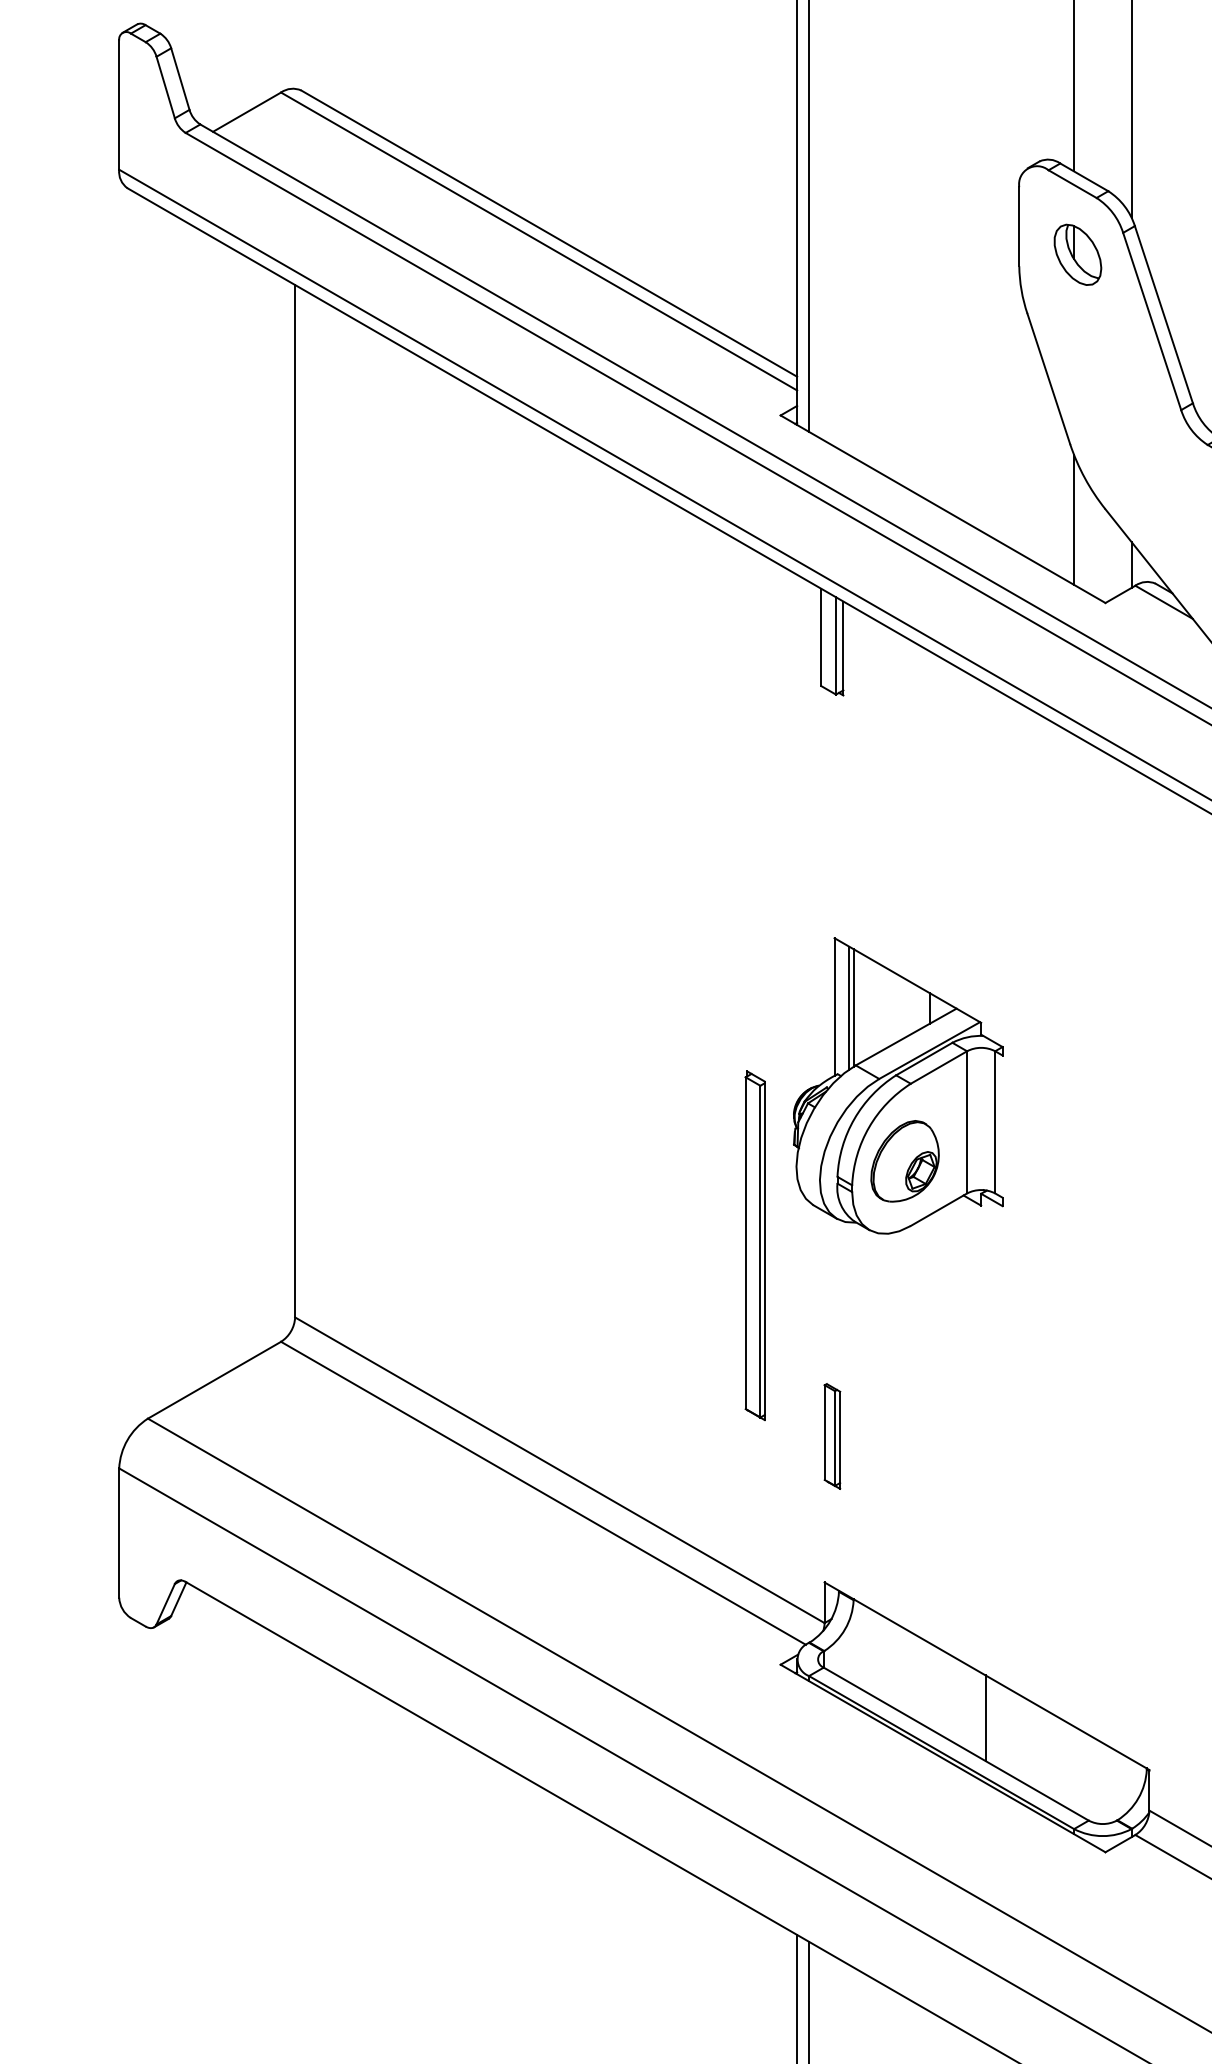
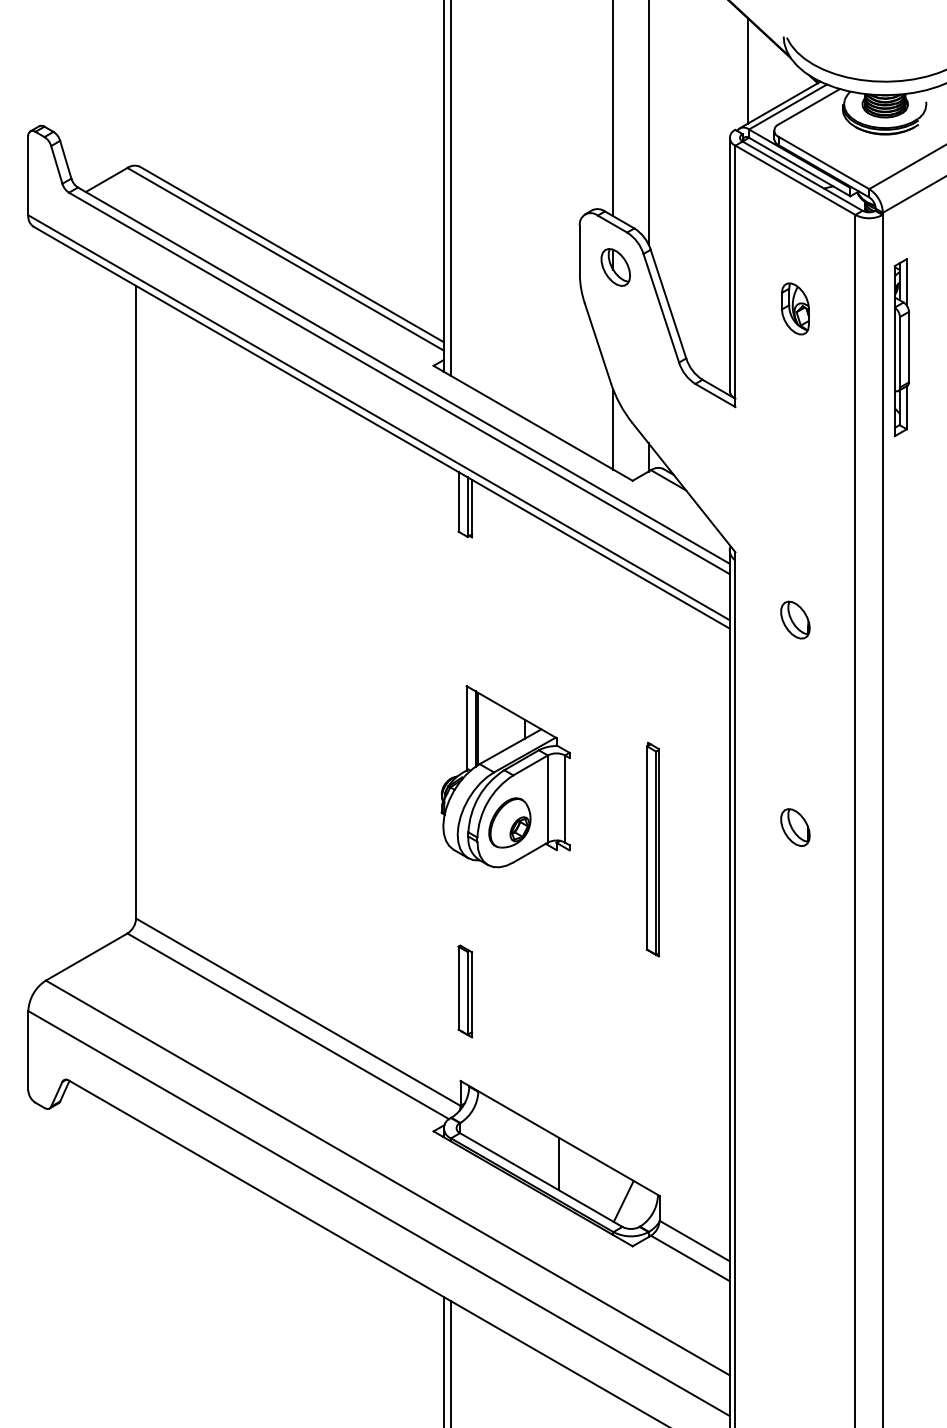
part: (754, 1245) -> (652, 849), moved
part: (832, 1436) -> (465, 991), size x1.43
line: (1090, 1777) -> (623, 1200), added

